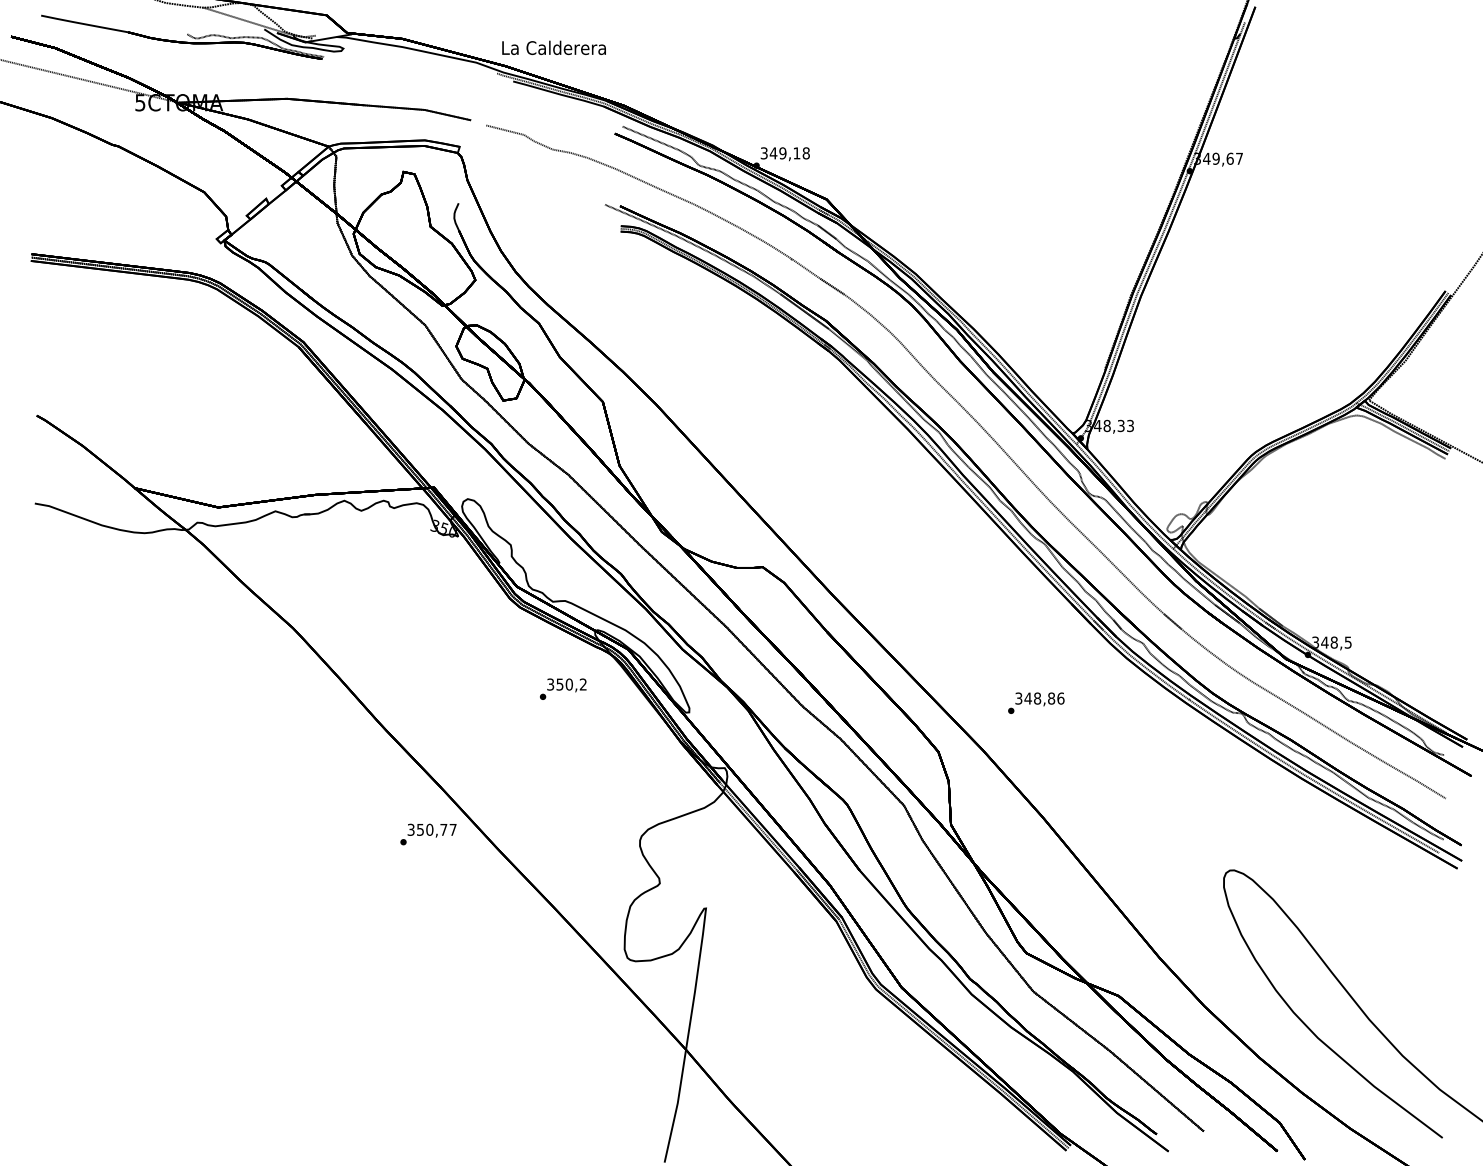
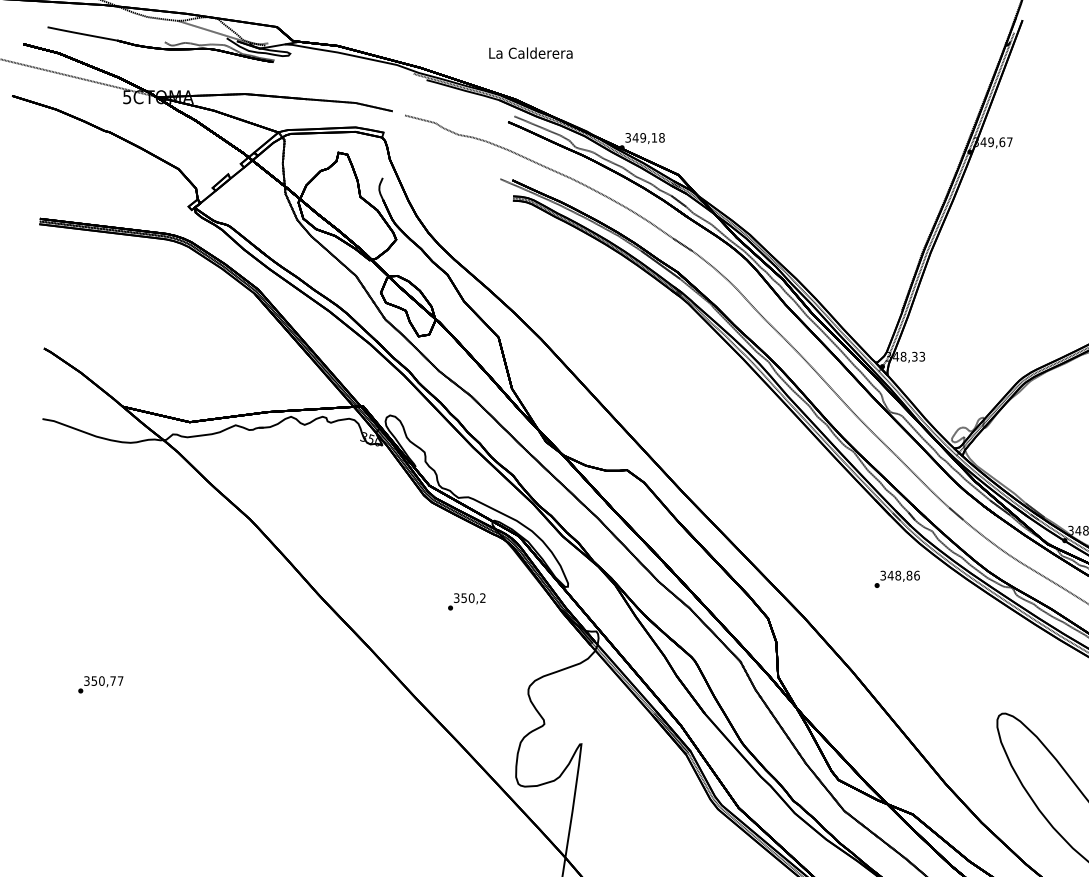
text: (553, 47) -> (530, 52), moved
text: (563, 688) -> (467, 601), moved
text: (1036, 702) -> (897, 578), moved
text: (428, 834) -> (100, 684), moved

